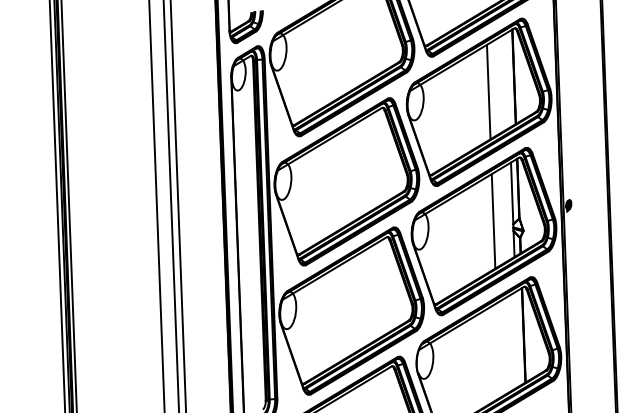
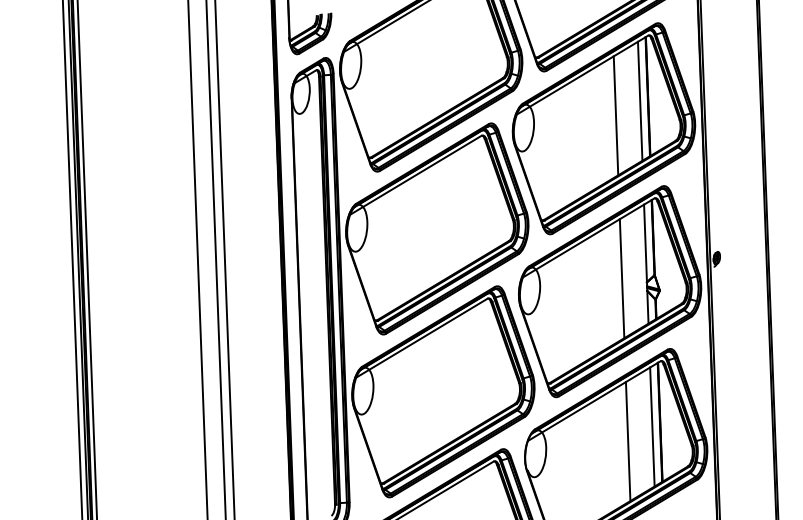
line: (507, 80) -> (639, 101), added
line: (517, 338) -> (652, 426), added
line: (498, 350) -> (628, 441), added

